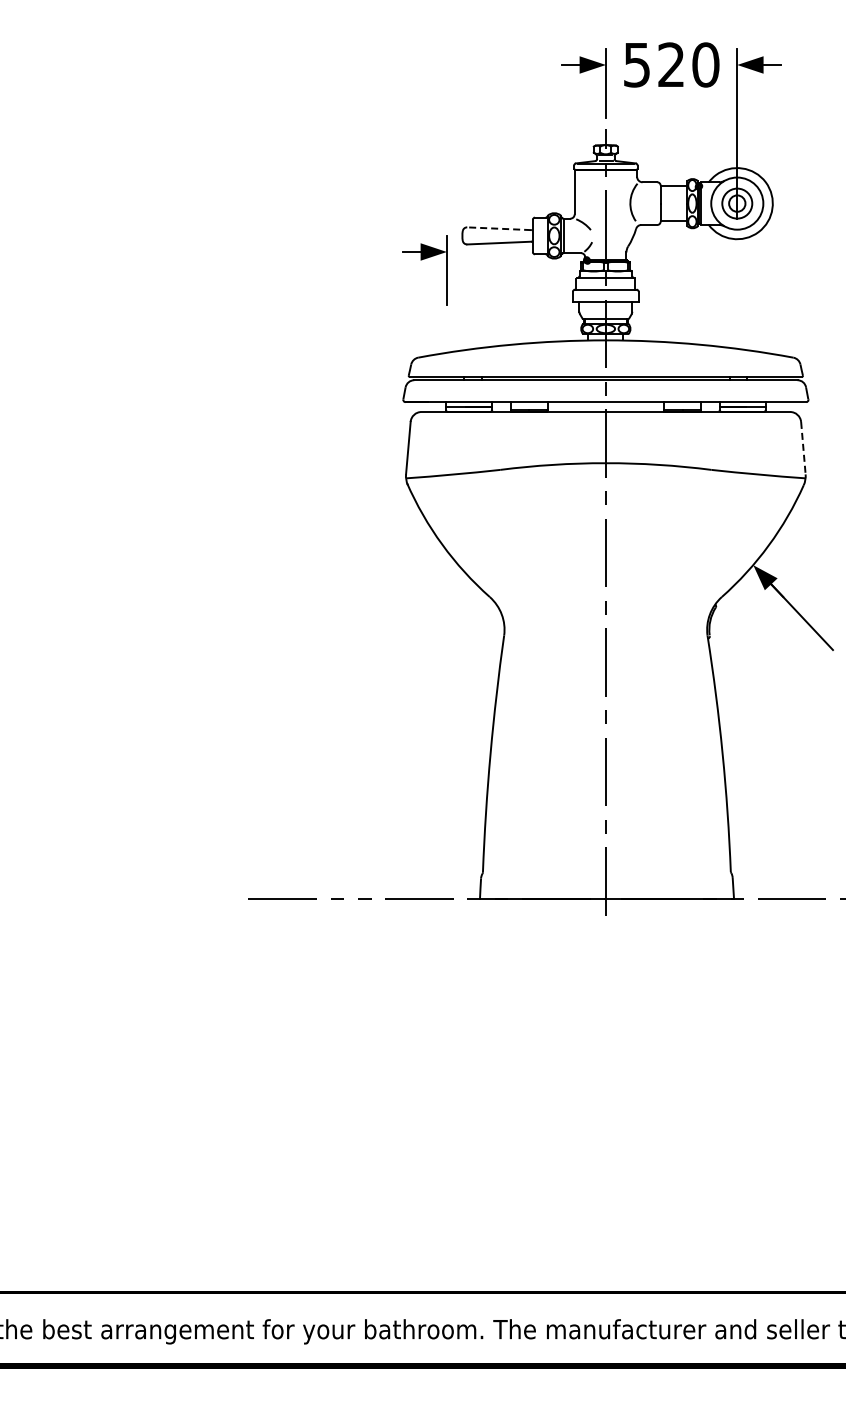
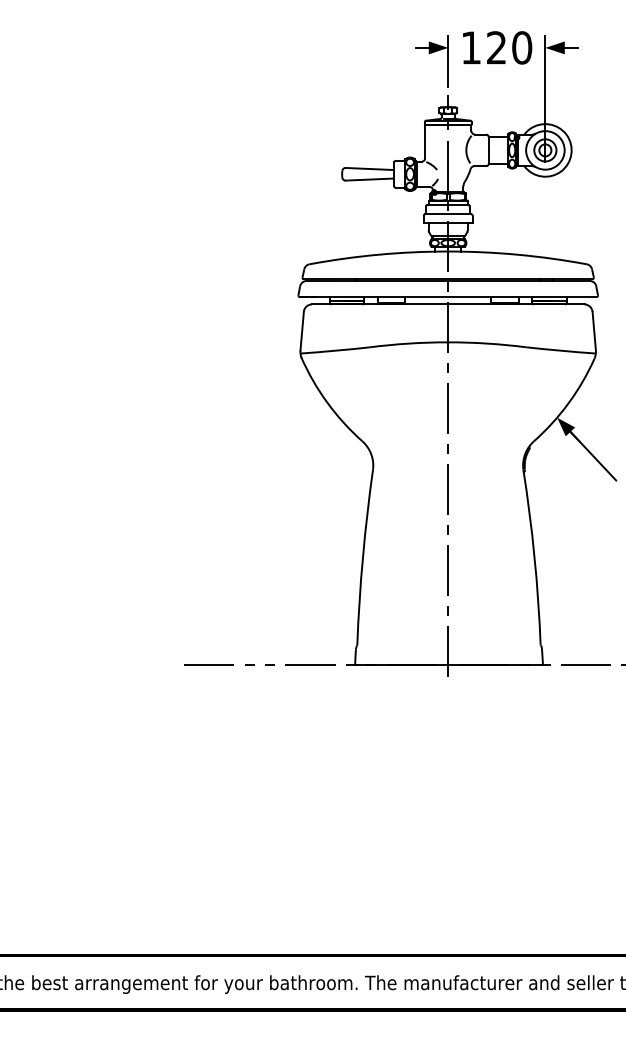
text: (636, 65) -> (470, 48), 520 -> 120
line: (499, 228) -> (369, 168), dashed -> solid
part: (422, 260) -> (312, 192), removed
line: (803, 448) -> (594, 331), dashed -> solid

